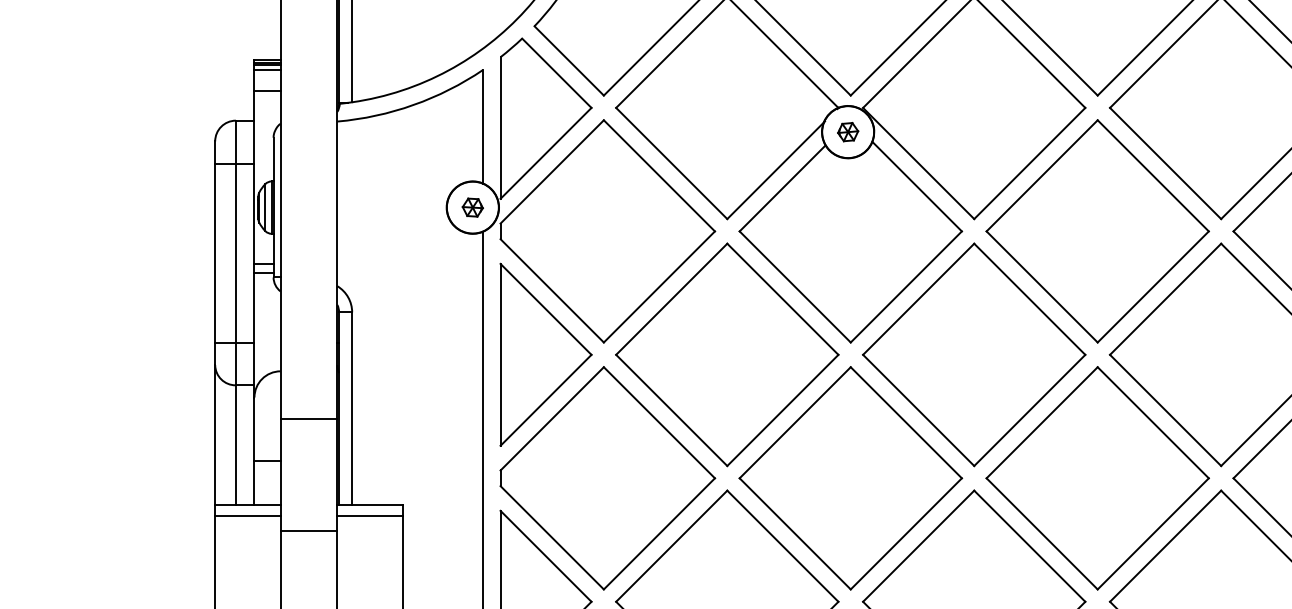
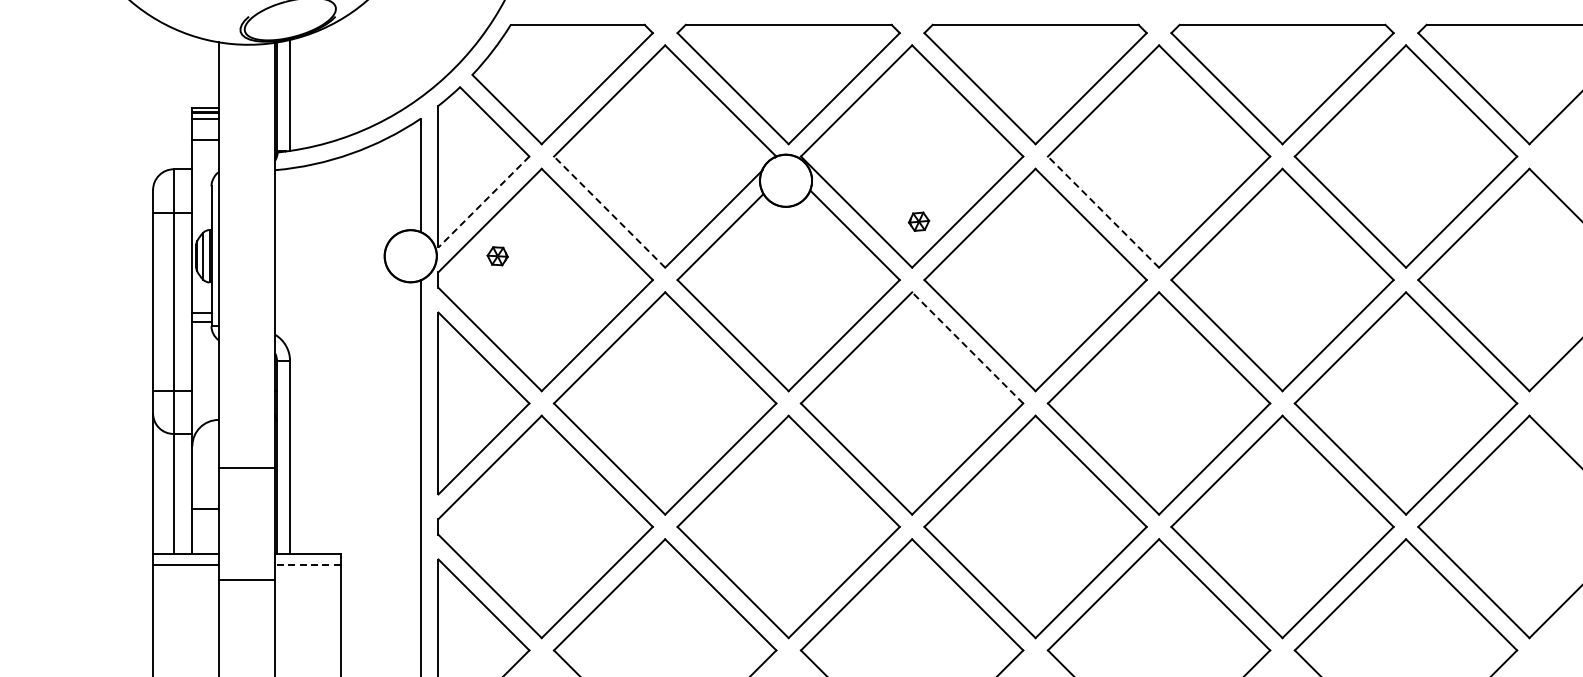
part: (847, 131) -> (918, 221), moved
line: (545, 153) -> (483, 202), solid -> dashed
line: (671, 163) -> (609, 212), solid -> dashed
line: (1165, 163) -> (1103, 212), solid -> dashed
part: (472, 207) -> (497, 256), moved
line: (1029, 298) -> (967, 347), solid -> dashed
line: (370, 515) -> (308, 564), solid -> dashed

